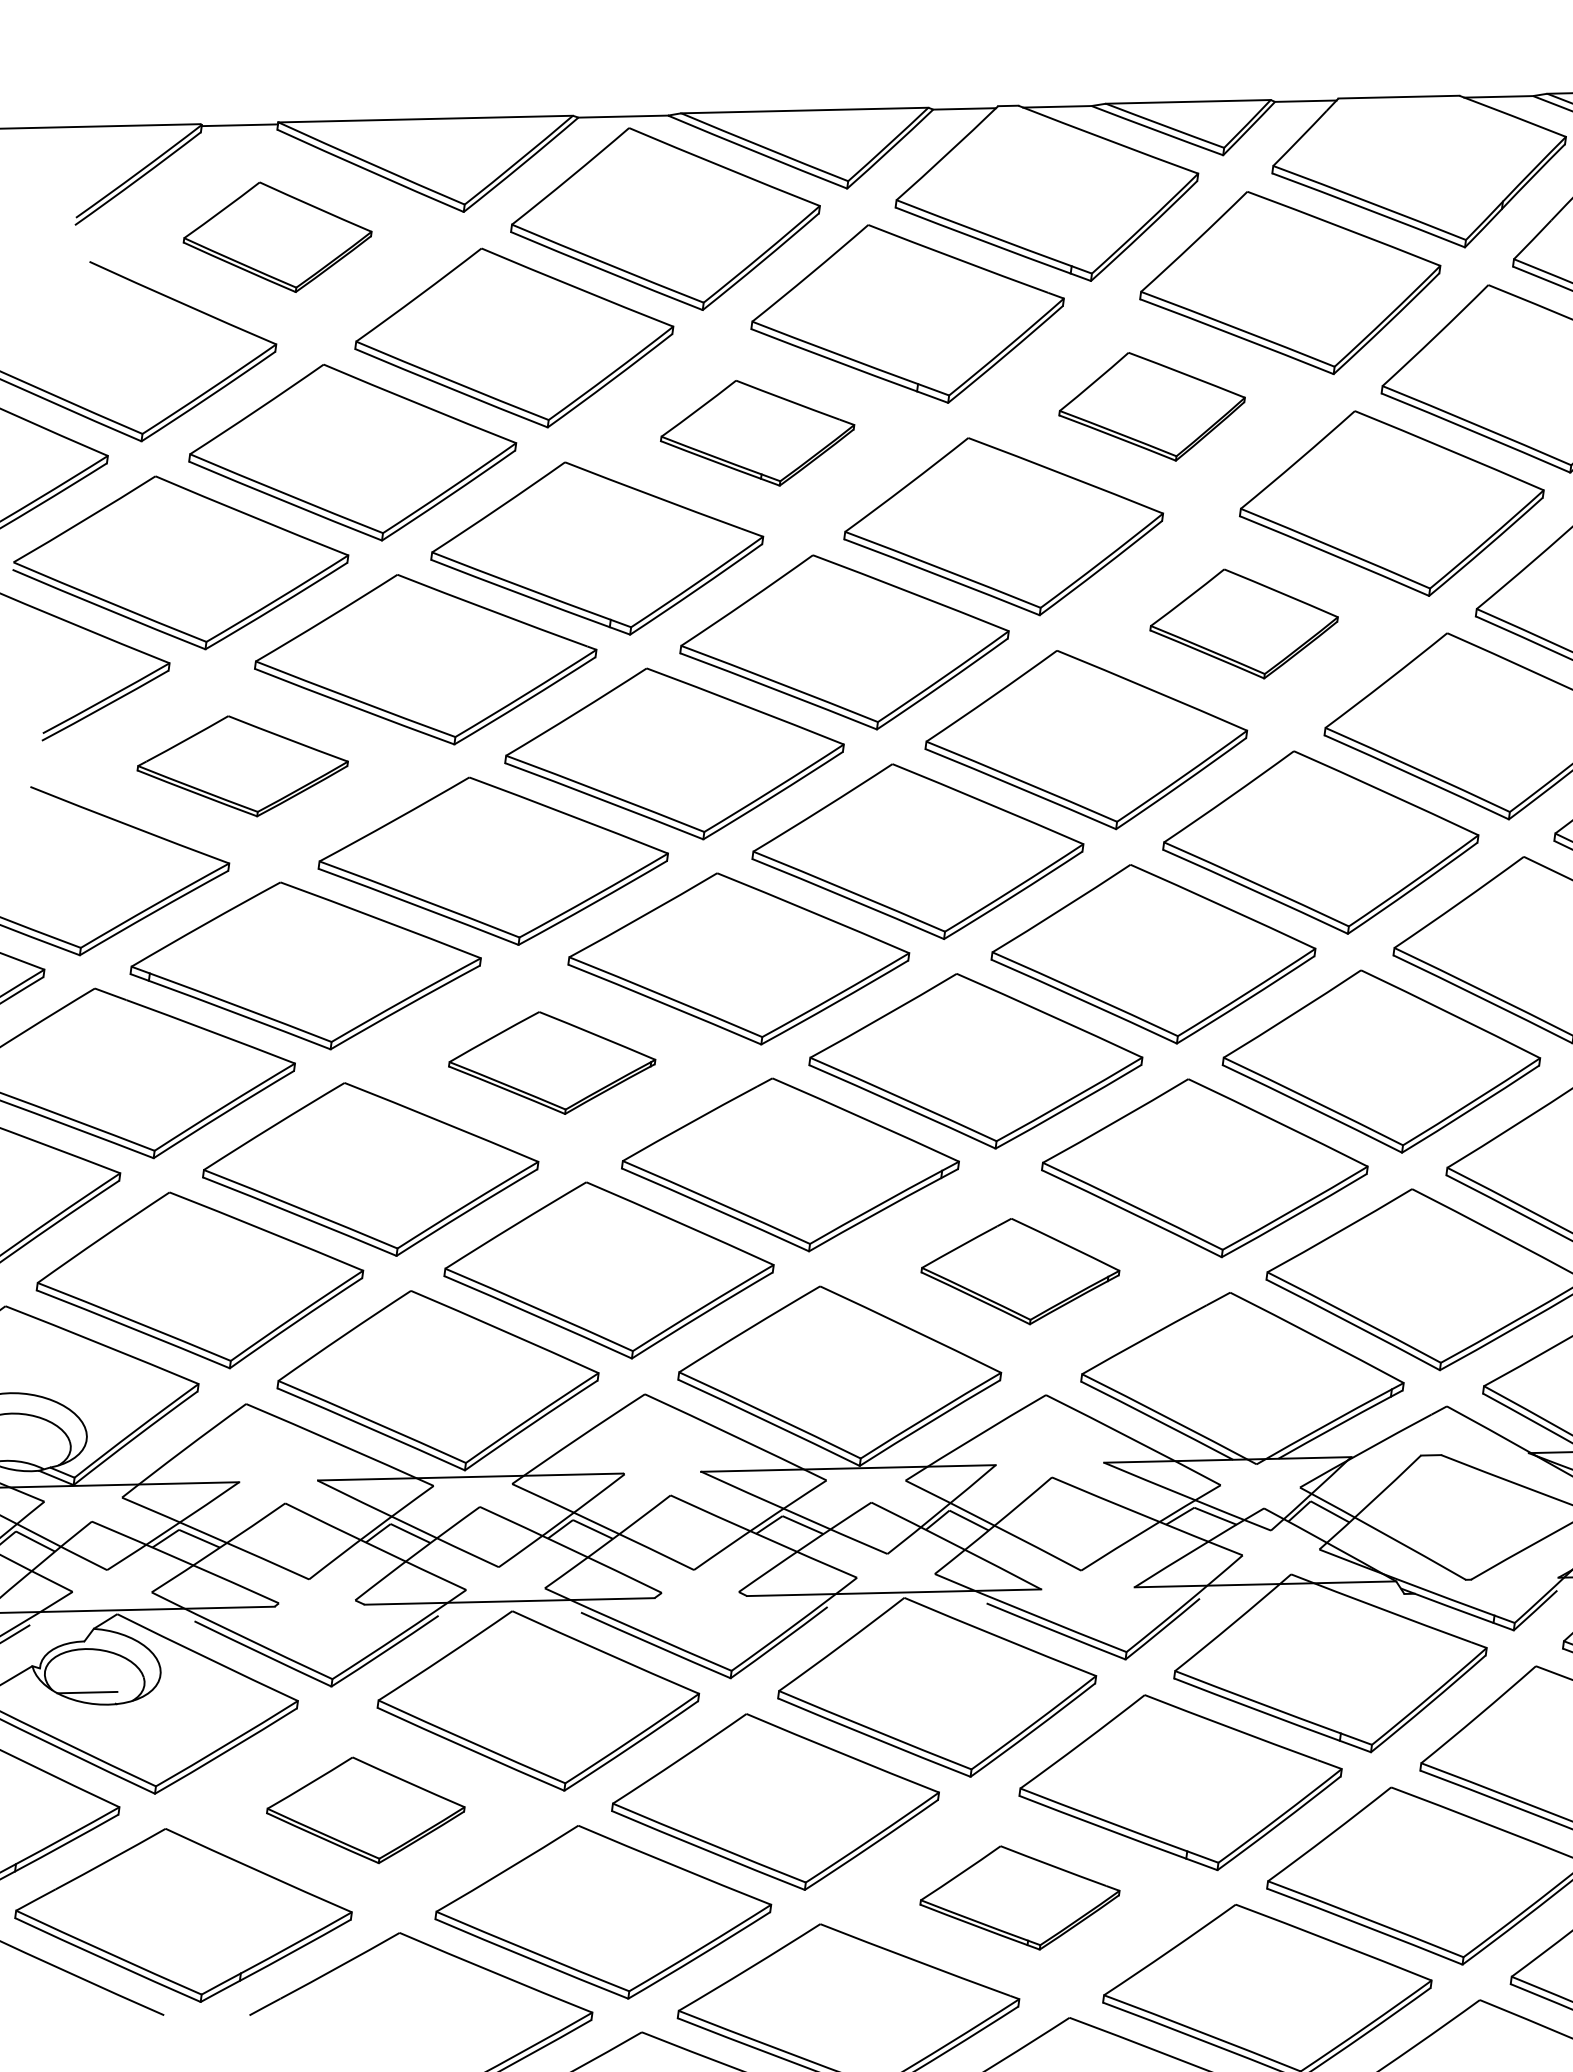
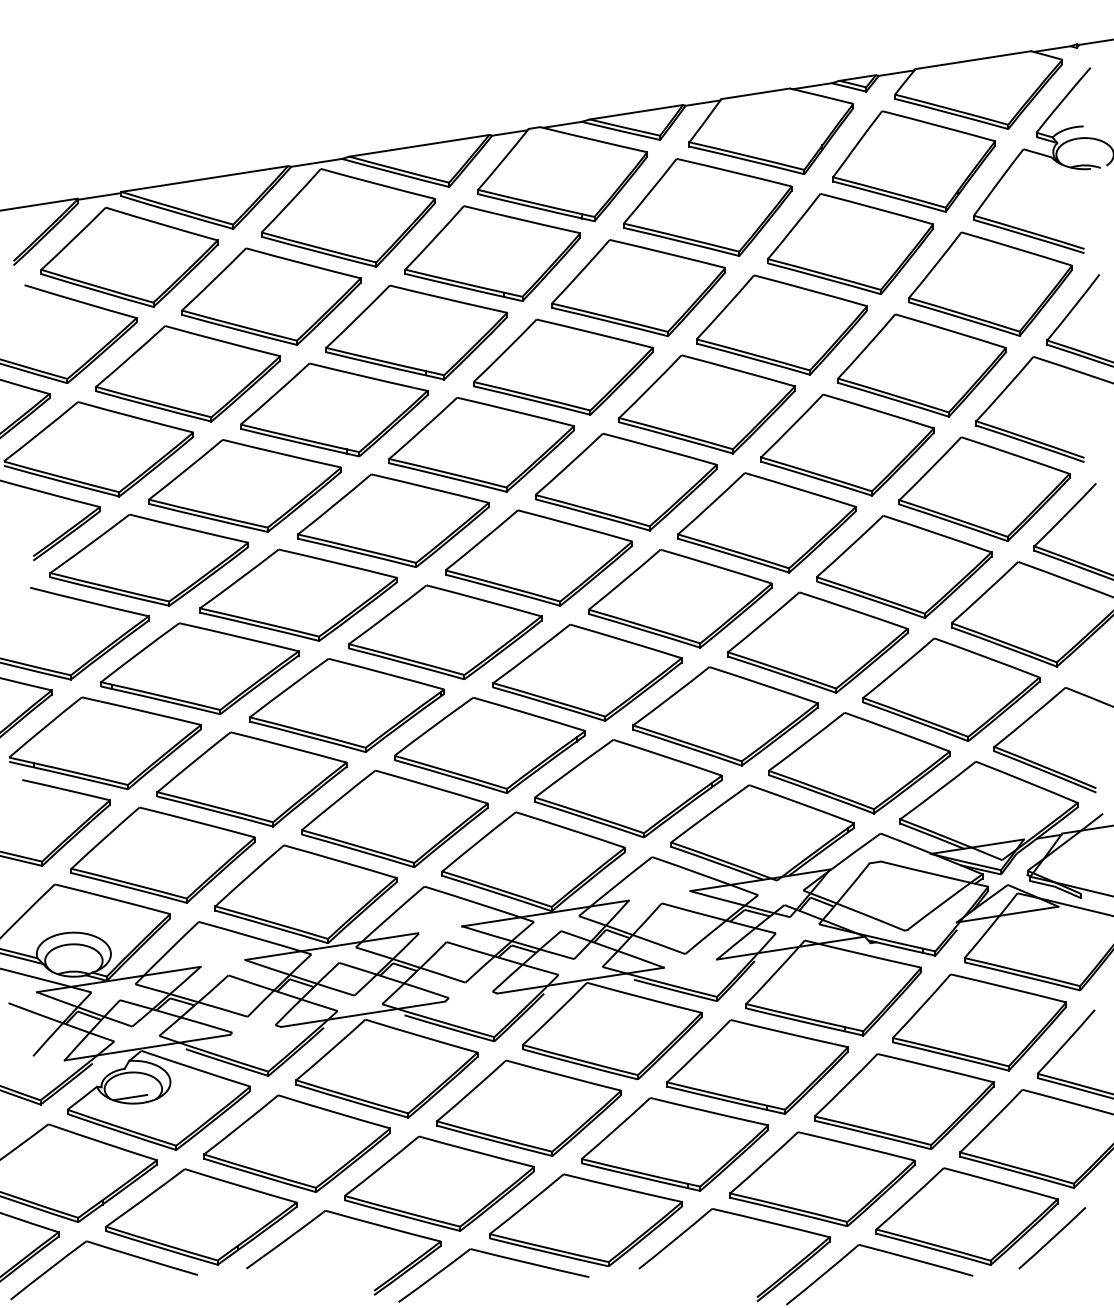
part: (277, 236) -> (129, 256), size x1.67
part: (1152, 405) -> (638, 287), size x1.67
part: (757, 433) -> (416, 332), size x1.67
part: (1243, 623) -> (706, 404), size x1.67
part: (241, 765) -> (148, 559), size x1.67
part: (551, 1062) -> (346, 705), size x1.67
part: (1020, 1270) -> (628, 788), size x1.67
part: (364, 1809) -> (296, 1143), size x1.67
part: (1019, 1897) -> (674, 1144), size x1.67

